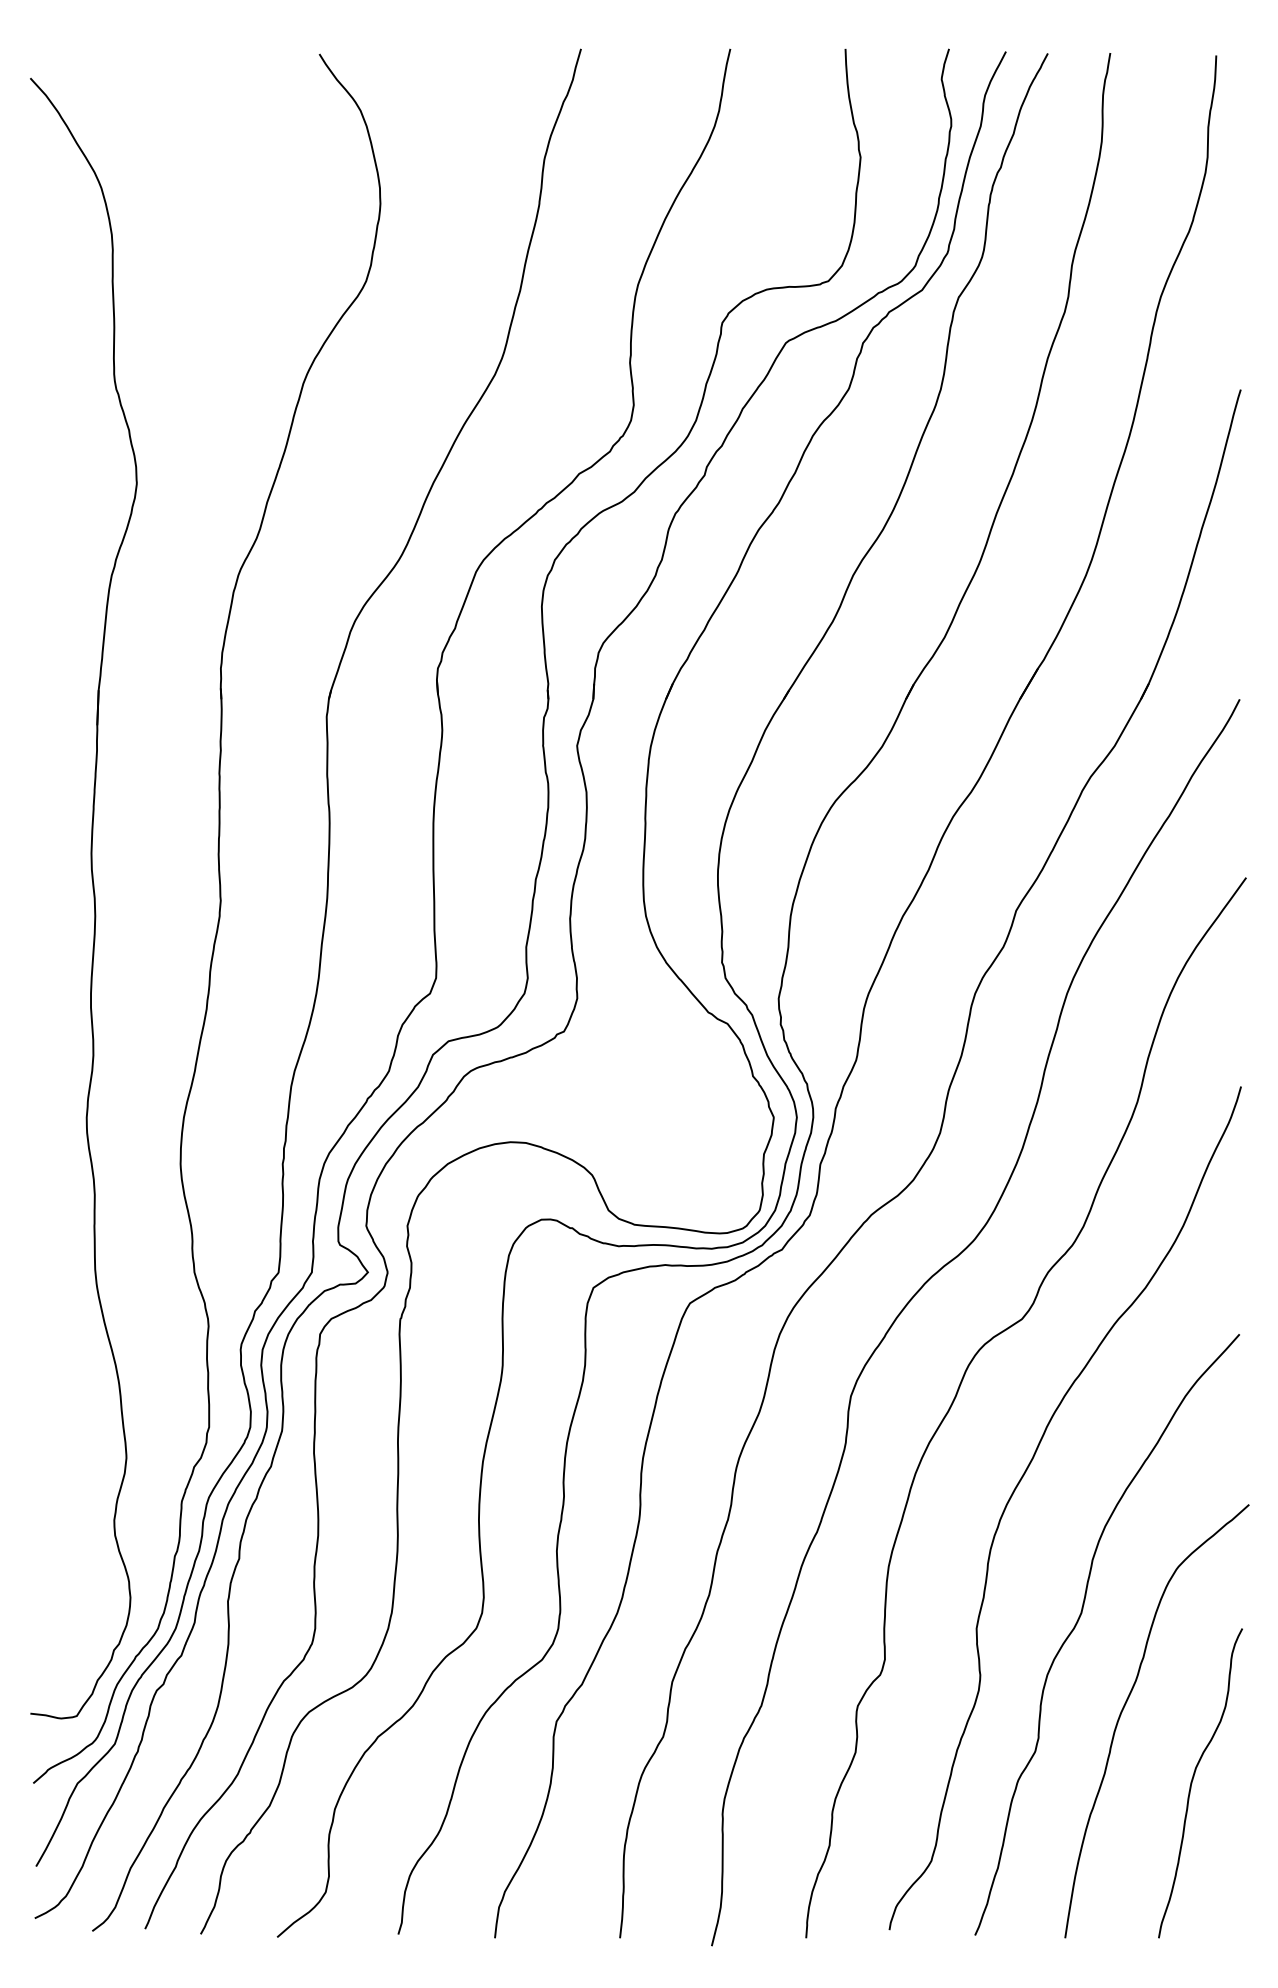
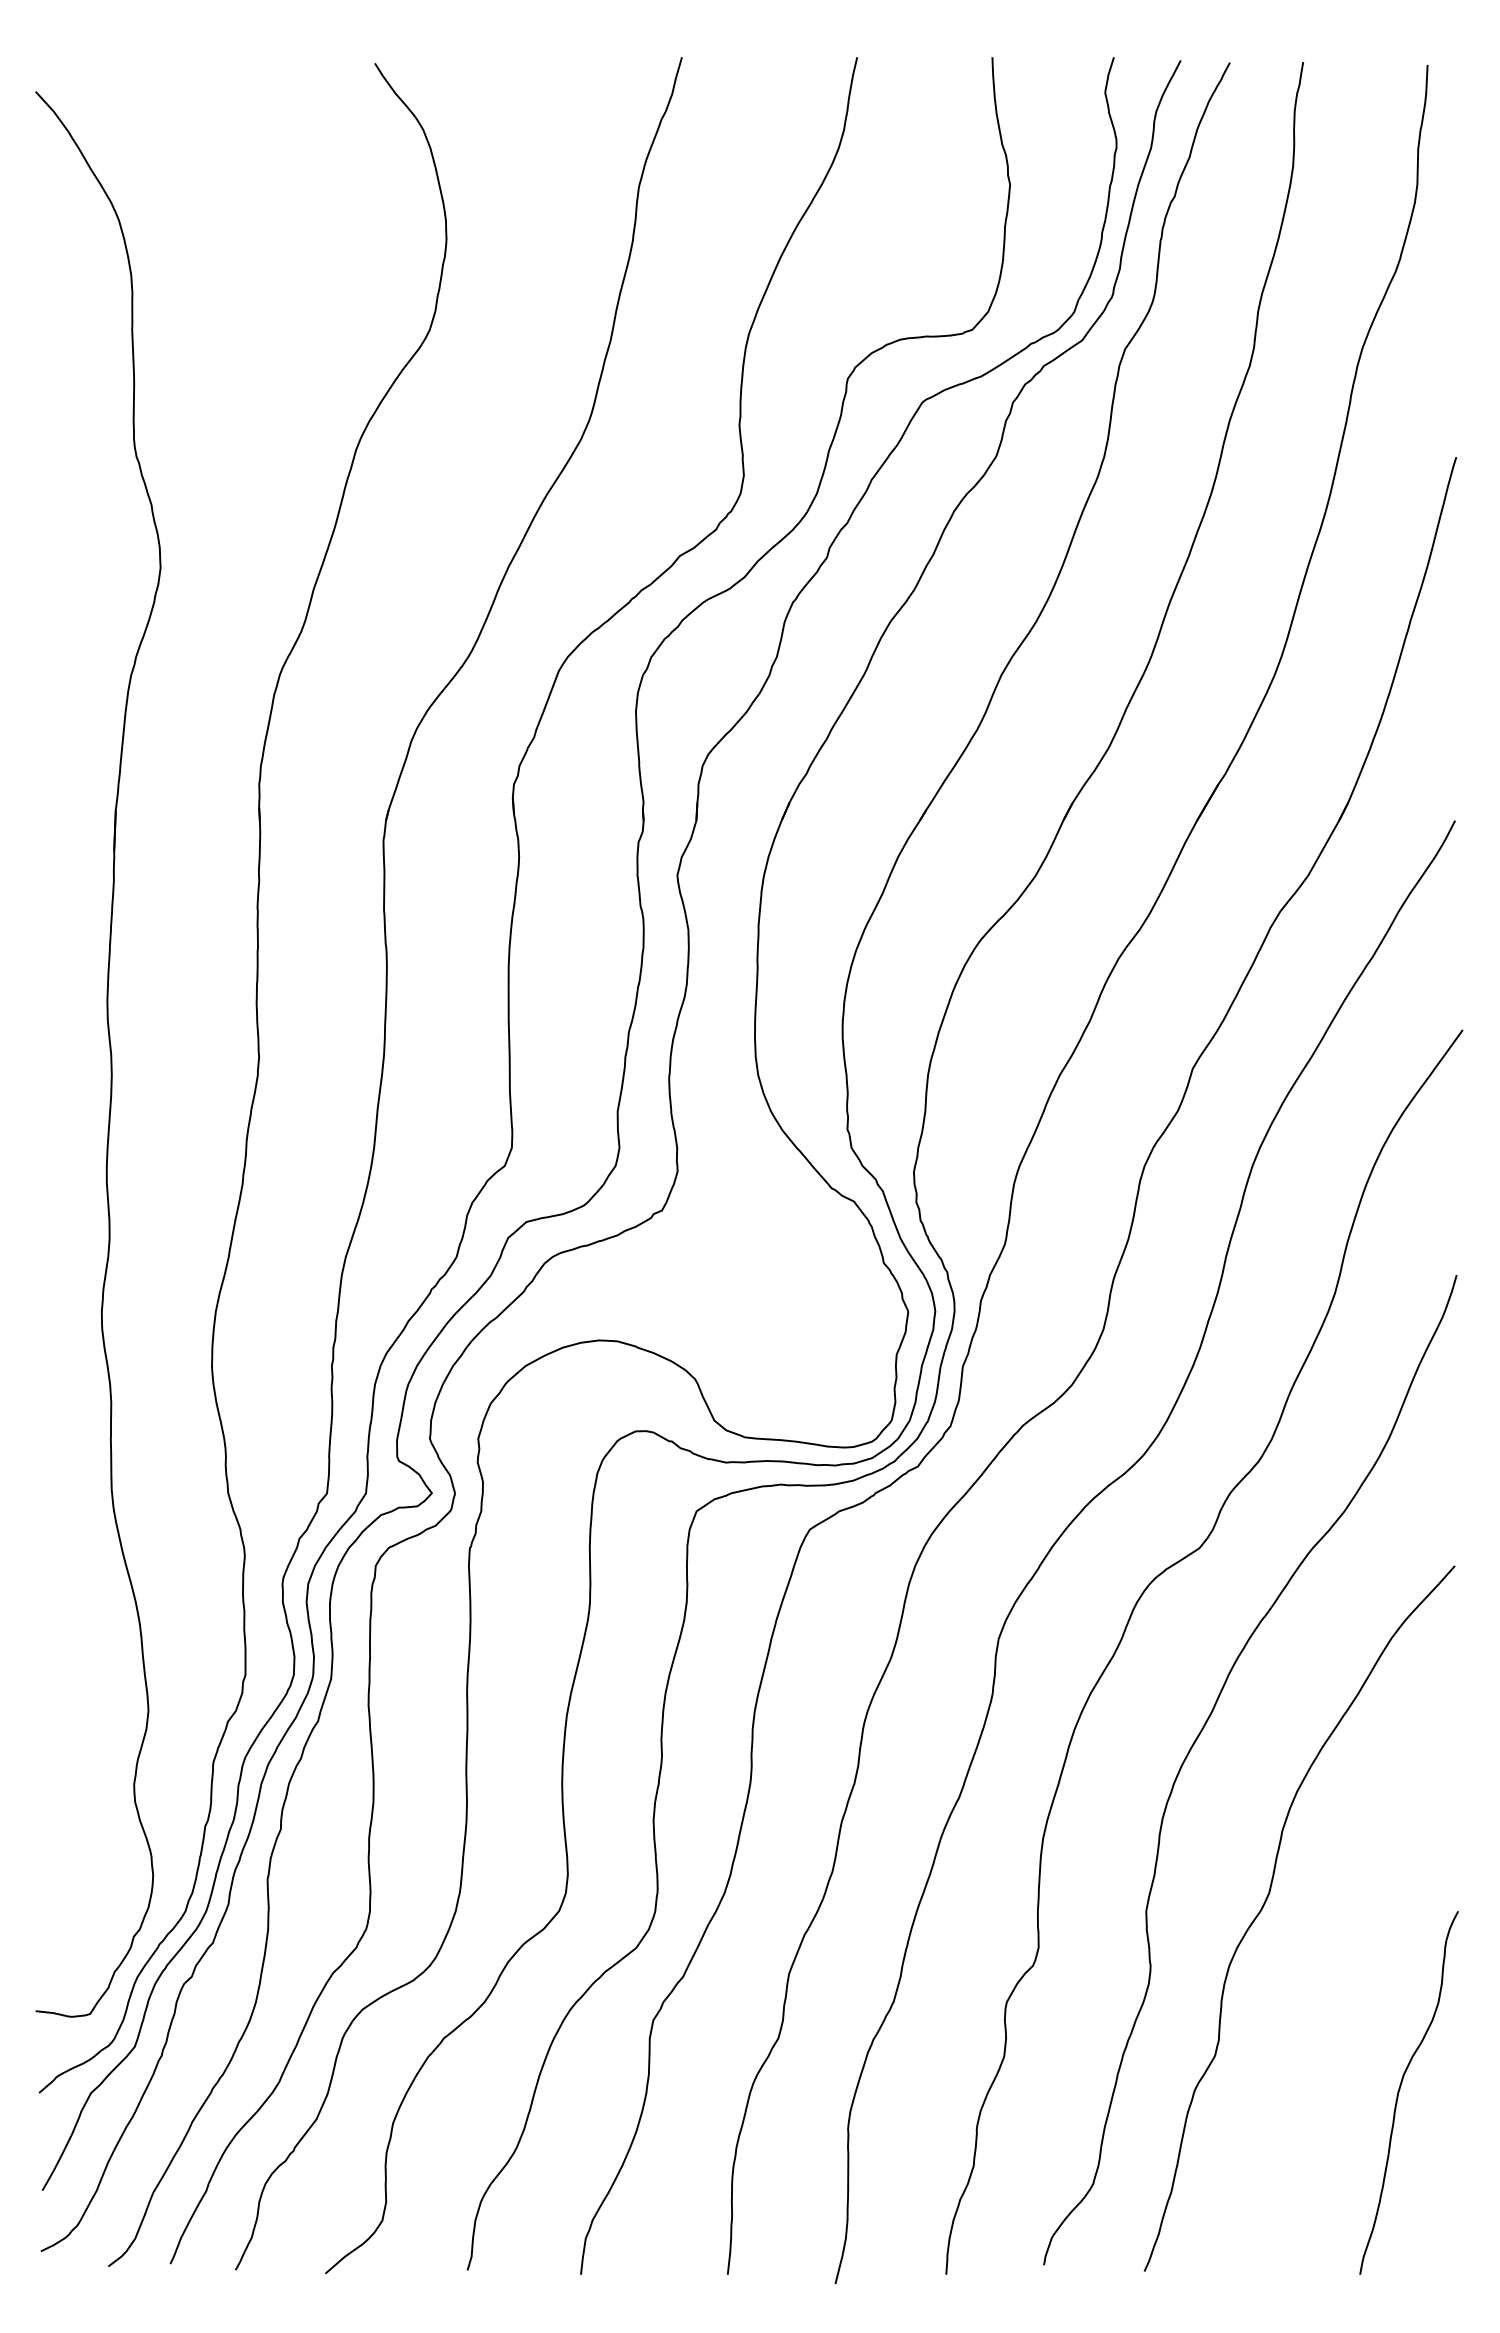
curve: (1125, 1706) -> (1321, 2002), removed

